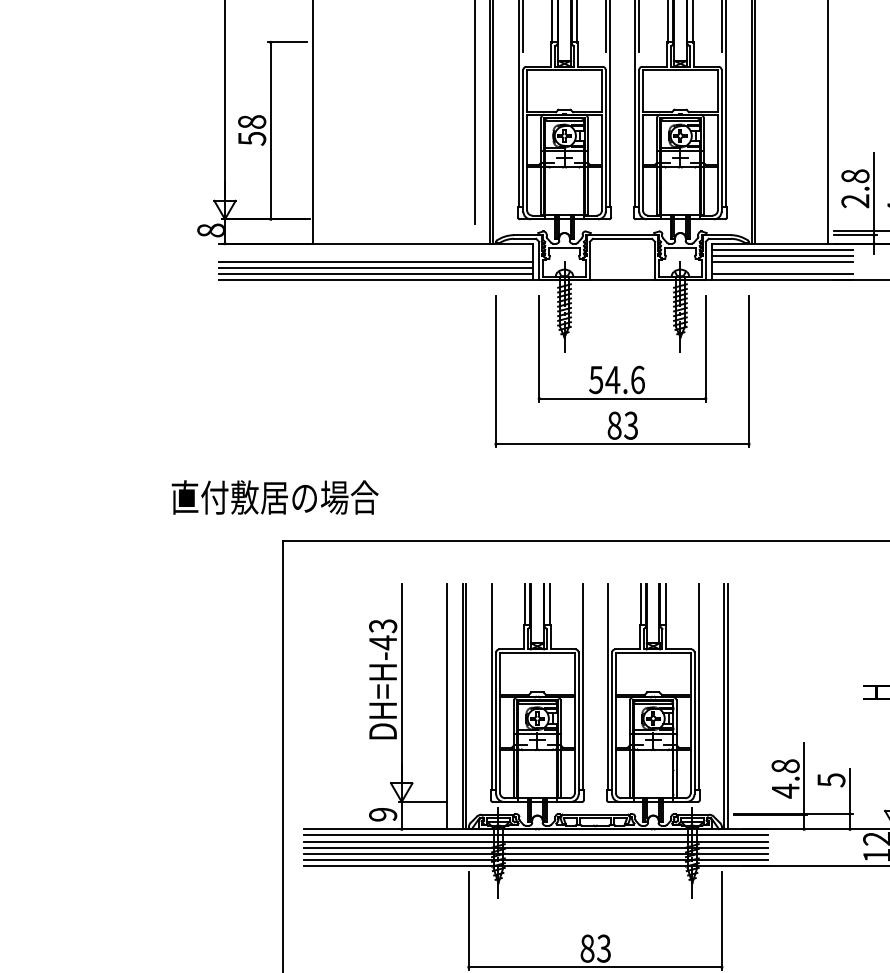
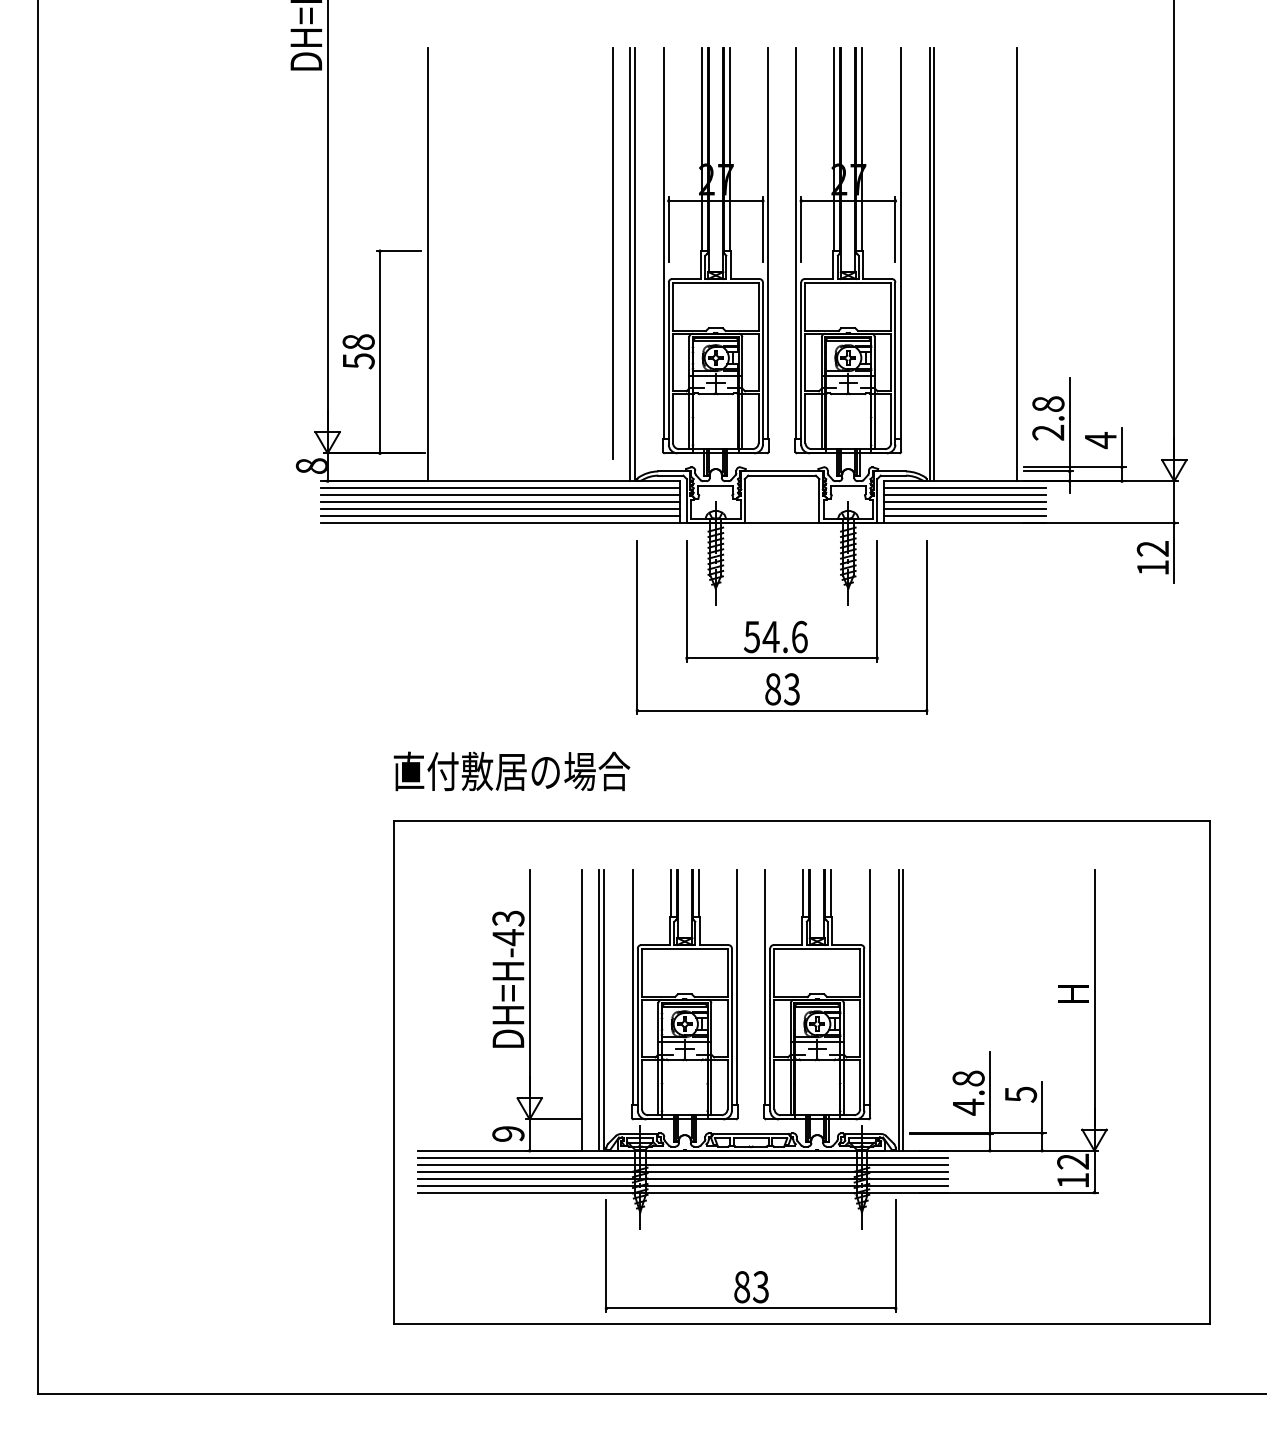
line: (375, 250) -> (499, 488), added
line: (375, 256) -> (499, 495), added
line: (782, 268) -> (964, 509), added
text: (274, 497) -> (511, 771), moved

